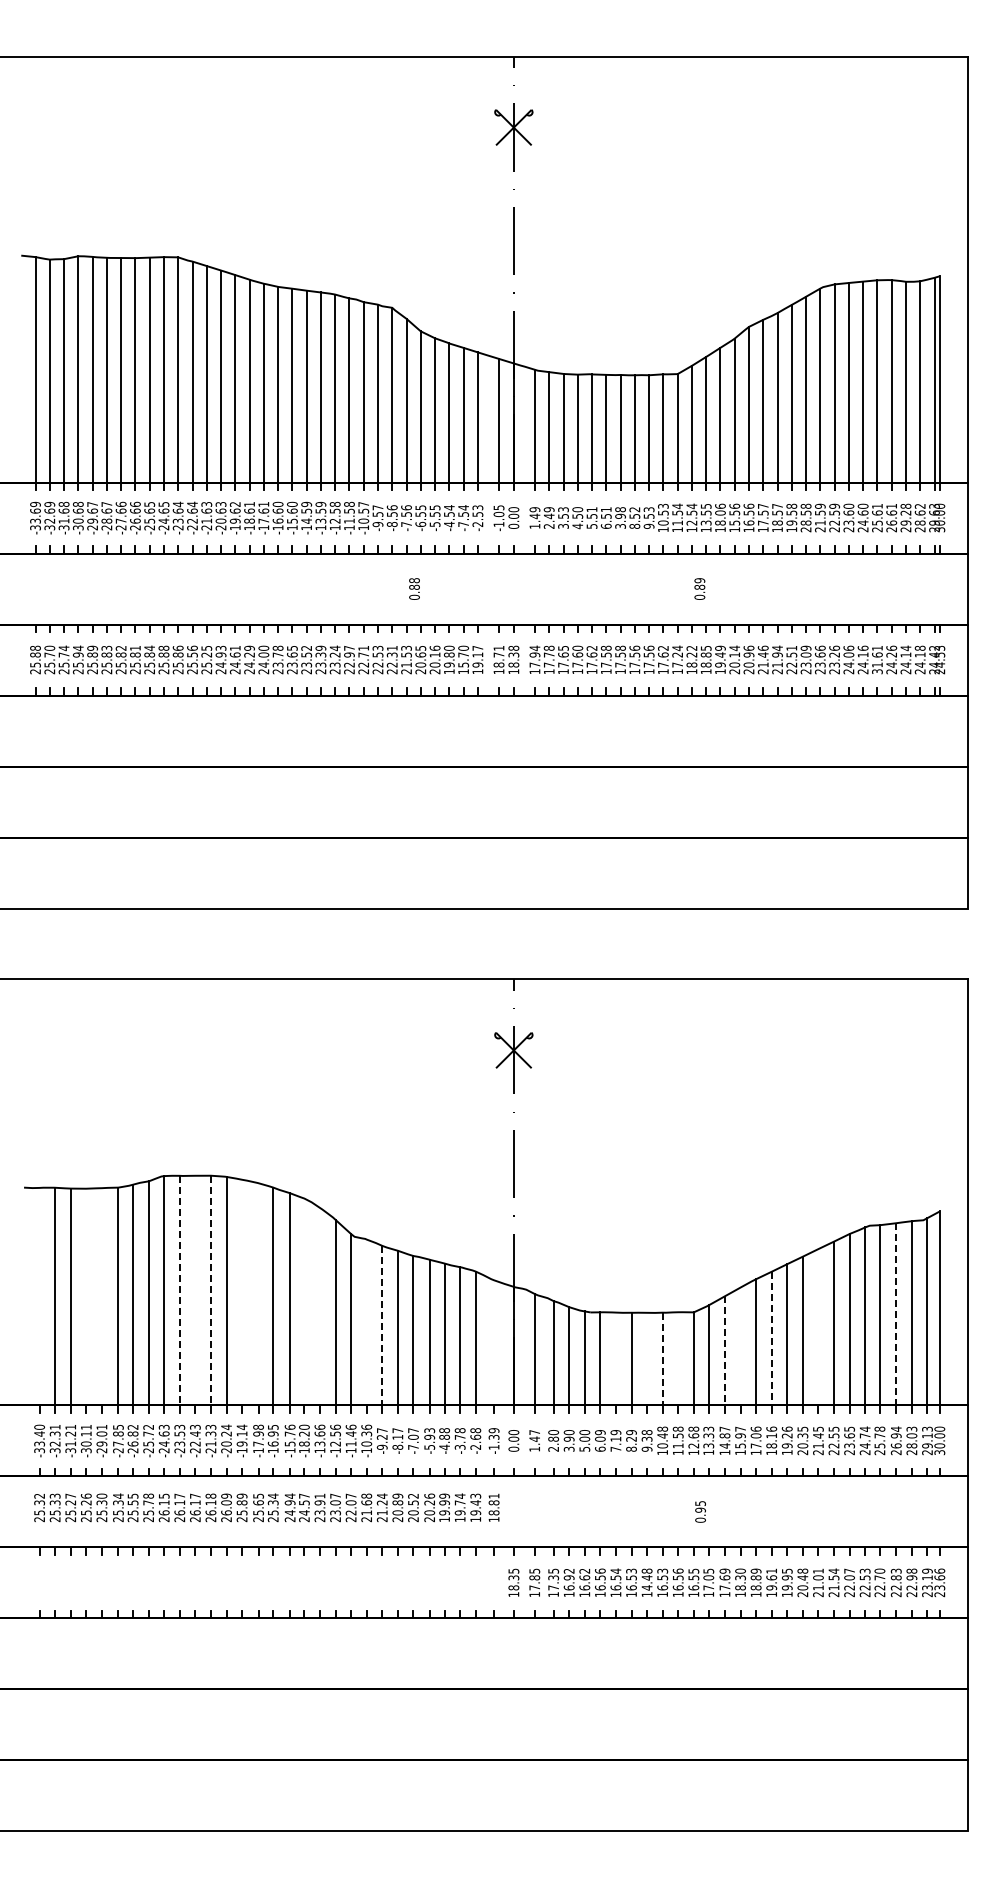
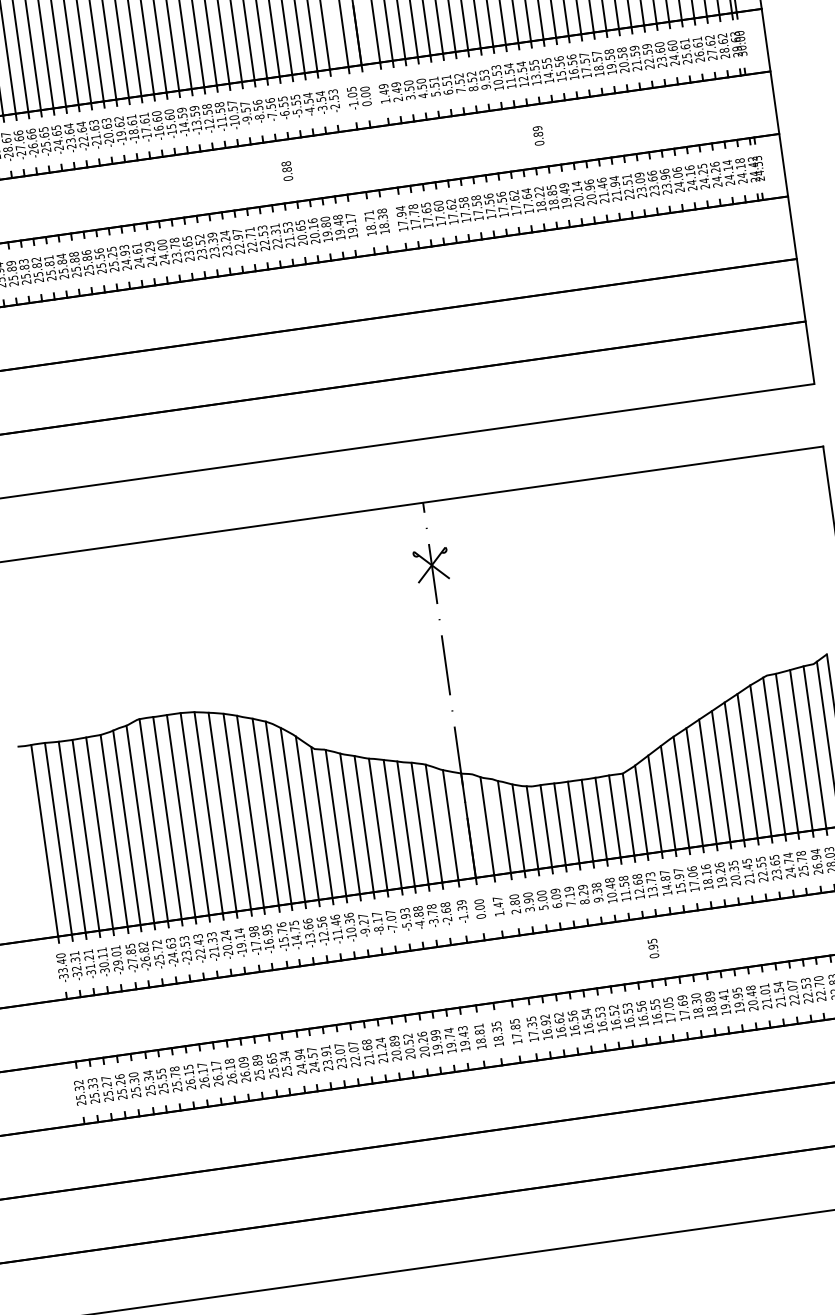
text: (563, 509) -> (408, 82), 3.53 -> 3.50
text: (720, 514) -> (547, 67), 18.06 -> 14.55
text: (905, 514) -> (710, 44), 29.28 -> 27.62
text: (620, 517) -> (459, 82), 3.98 -> 7.52
text: (806, 522) -> (624, 64), 28.58 -> 20.58
text: (463, 524) -> (322, 108), -7.54 -> -3.54
text: (677, 654) -> (527, 196), 17.24 -> 17.64
text: (834, 654) -> (665, 176), 23.26 -> 23.96
text: (463, 656) -> (338, 224), 15.70 -> 19.48
text: (877, 660) -> (703, 176), 31.61 -> 24.25
line: (179, 1290) -> (167, 818), dashed -> solid
line: (195, 1290) -> (181, 816), added
line: (210, 1290) -> (194, 814), dashed -> solid
line: (242, 1292) -> (222, 812), added
line: (258, 1294) -> (237, 811), added
line: (39, 1296) -> (44, 840), added
line: (86, 1296) -> (86, 834), added
line: (101, 1296) -> (99, 832), added
line: (304, 1301) -> (278, 812), added
line: (320, 1306) -> (293, 814), added
line: (896, 1314) -> (801, 750), dashed -> solid
line: (366, 1322) -> (335, 823), added
line: (382, 1325) -> (350, 823), dashed -> solid
line: (818, 1327) -> (734, 771), added
line: (771, 1338) -> (694, 787), dashed -> solid
line: (494, 1342) -> (451, 824), added
line: (740, 1346) -> (668, 797), added
line: (724, 1350) -> (654, 803), dashed -> solid
line: (615, 1358) -> (559, 823), added
line: (647, 1358) -> (587, 820), added
line: (678, 1358) -> (615, 816), added
line: (662, 1359) -> (601, 819), dashed -> solid
text: (304, 1435) -> (295, 930), -18.20 -> -14.75
text: (708, 1435) -> (650, 880), 13.33 -> 13.73
text: (266, 1507) -> (279, 1064), moved
text: (771, 1577) -> (724, 997), 19.61 -> 19.41
text: (646, 1579) -> (614, 1014), 14.48 -> 16.52

